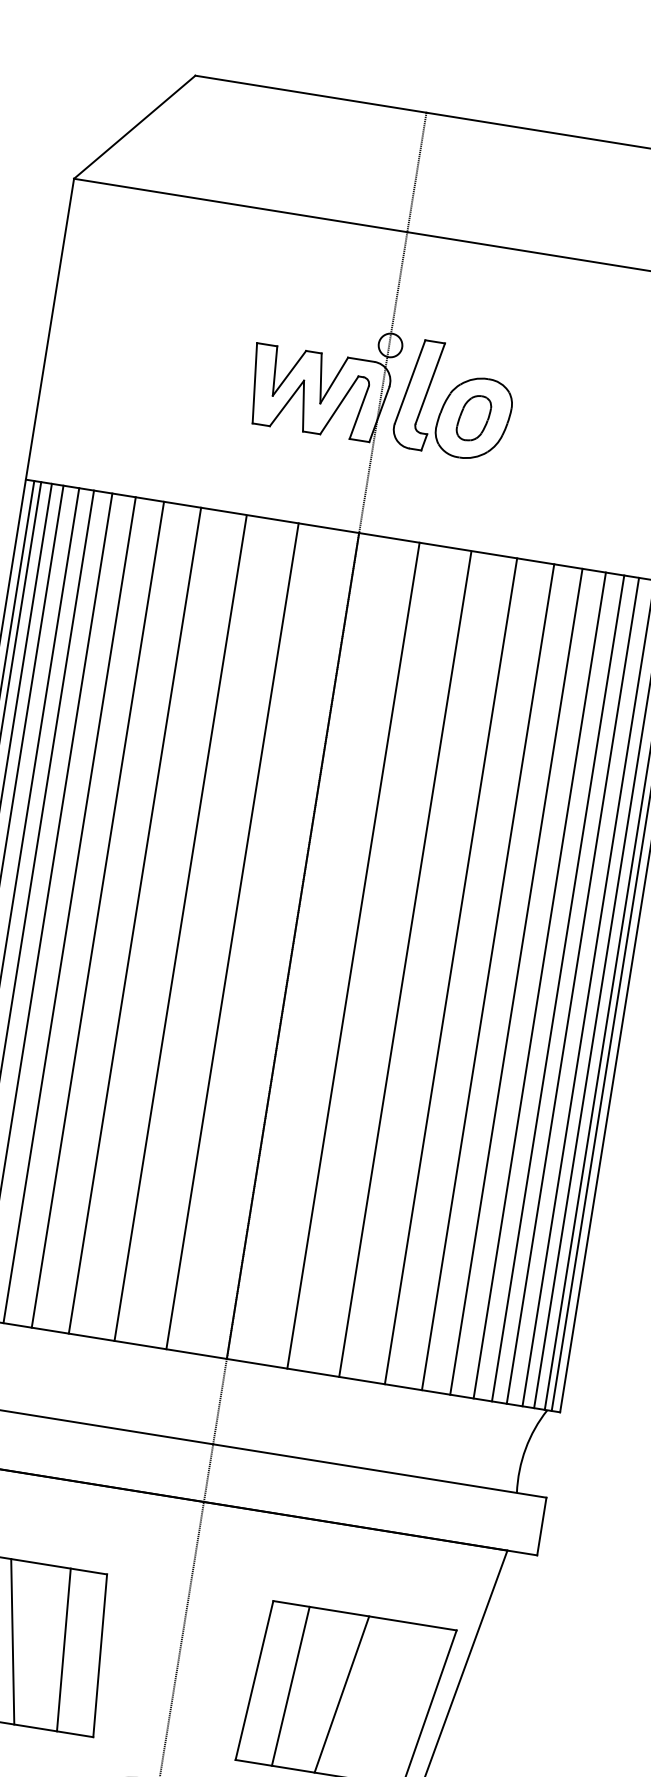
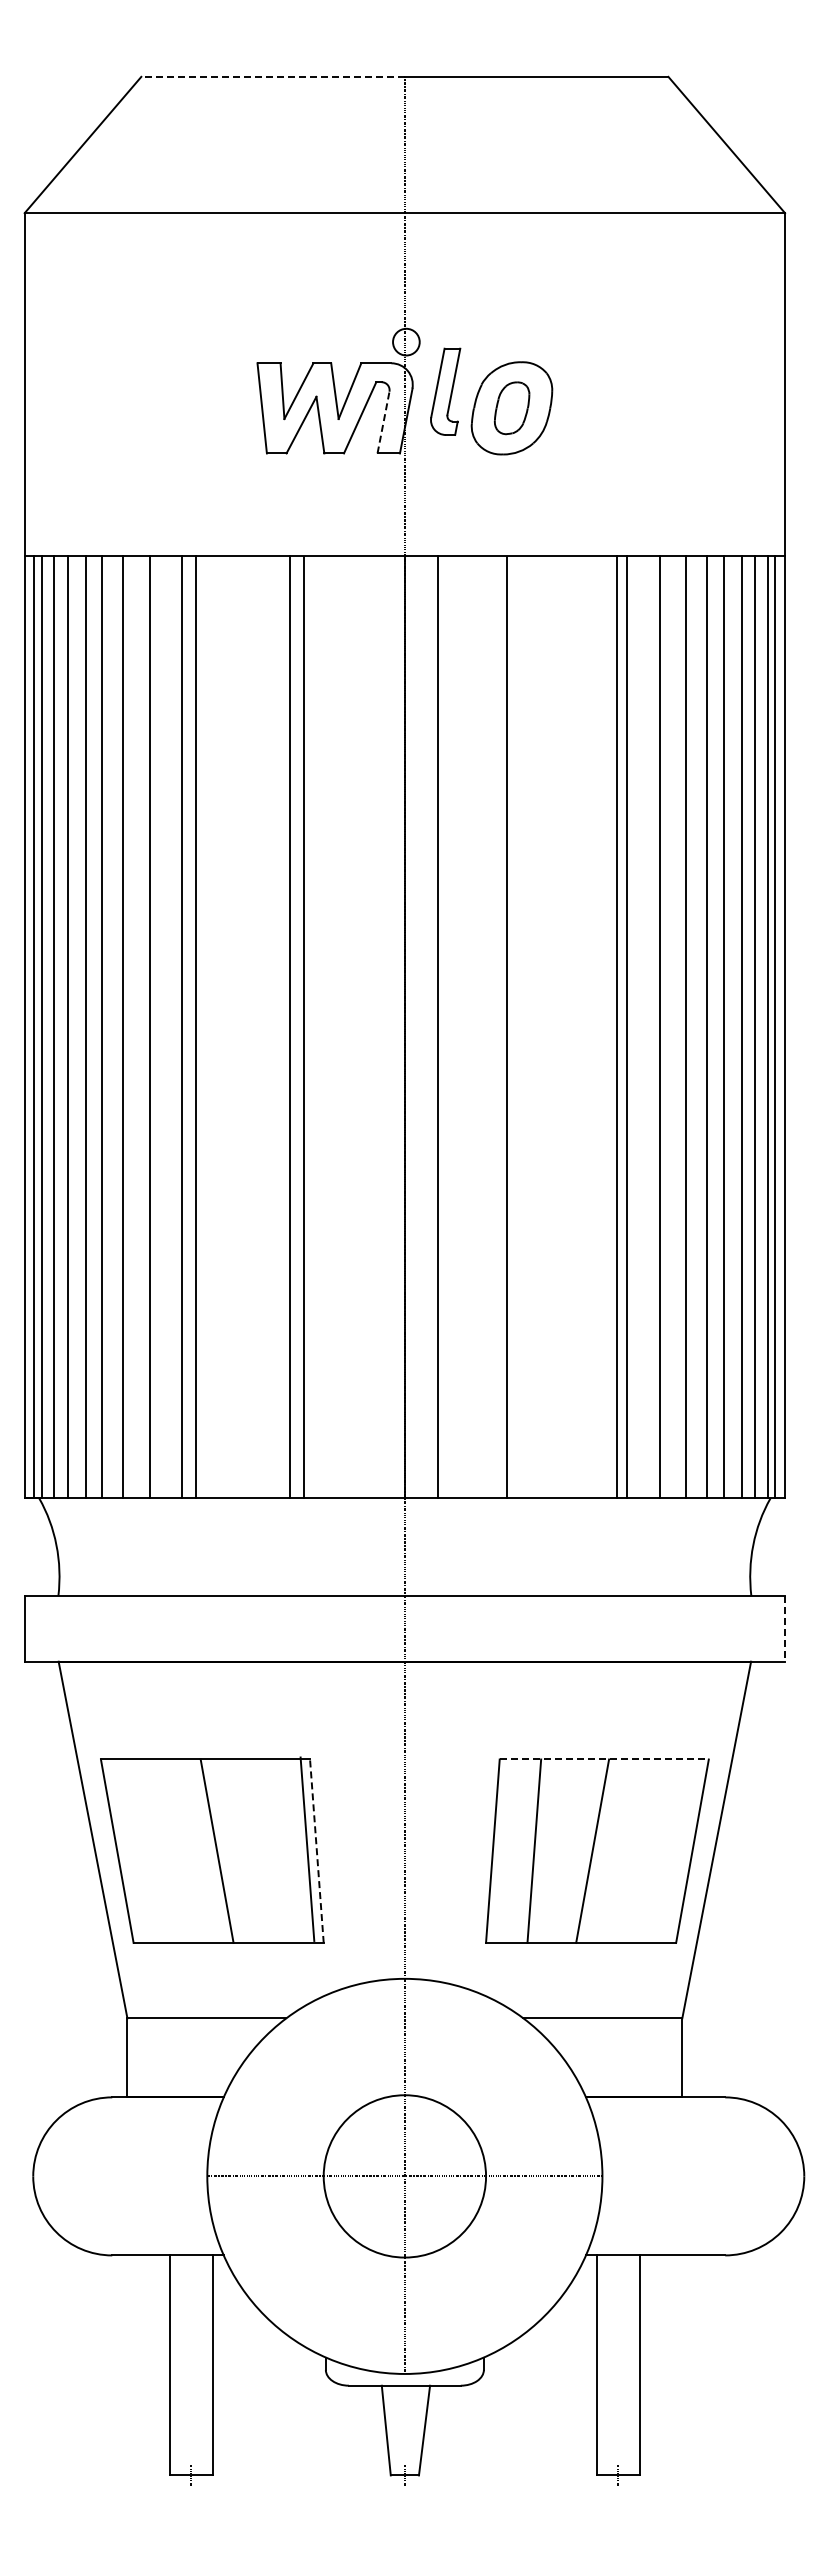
line: (311, 93) -> (273, 76), solid -> dashed
part: (417, 394) -> (445, 391), size x0.7
line: (359, 412) -> (383, 422), solid -> dashed
line: (134, 920) -> (195, 1027), moved
line: (180, 928) -> (303, 1027), moved
line: (232, 936) -> (289, 1027), moved
line: (353, 955) -> (437, 1027), moved
line: (405, 964) -> (507, 1027), moved
line: (451, 971) -> (617, 1027), moved
line: (542, 1526) -> (785, 1628), solid -> dashed
line: (365, 1615) -> (604, 1759), solid -> dashed
line: (64, 1649) -> (307, 1848), moved
line: (99, 1655) -> (316, 1851), solid -> dashed

